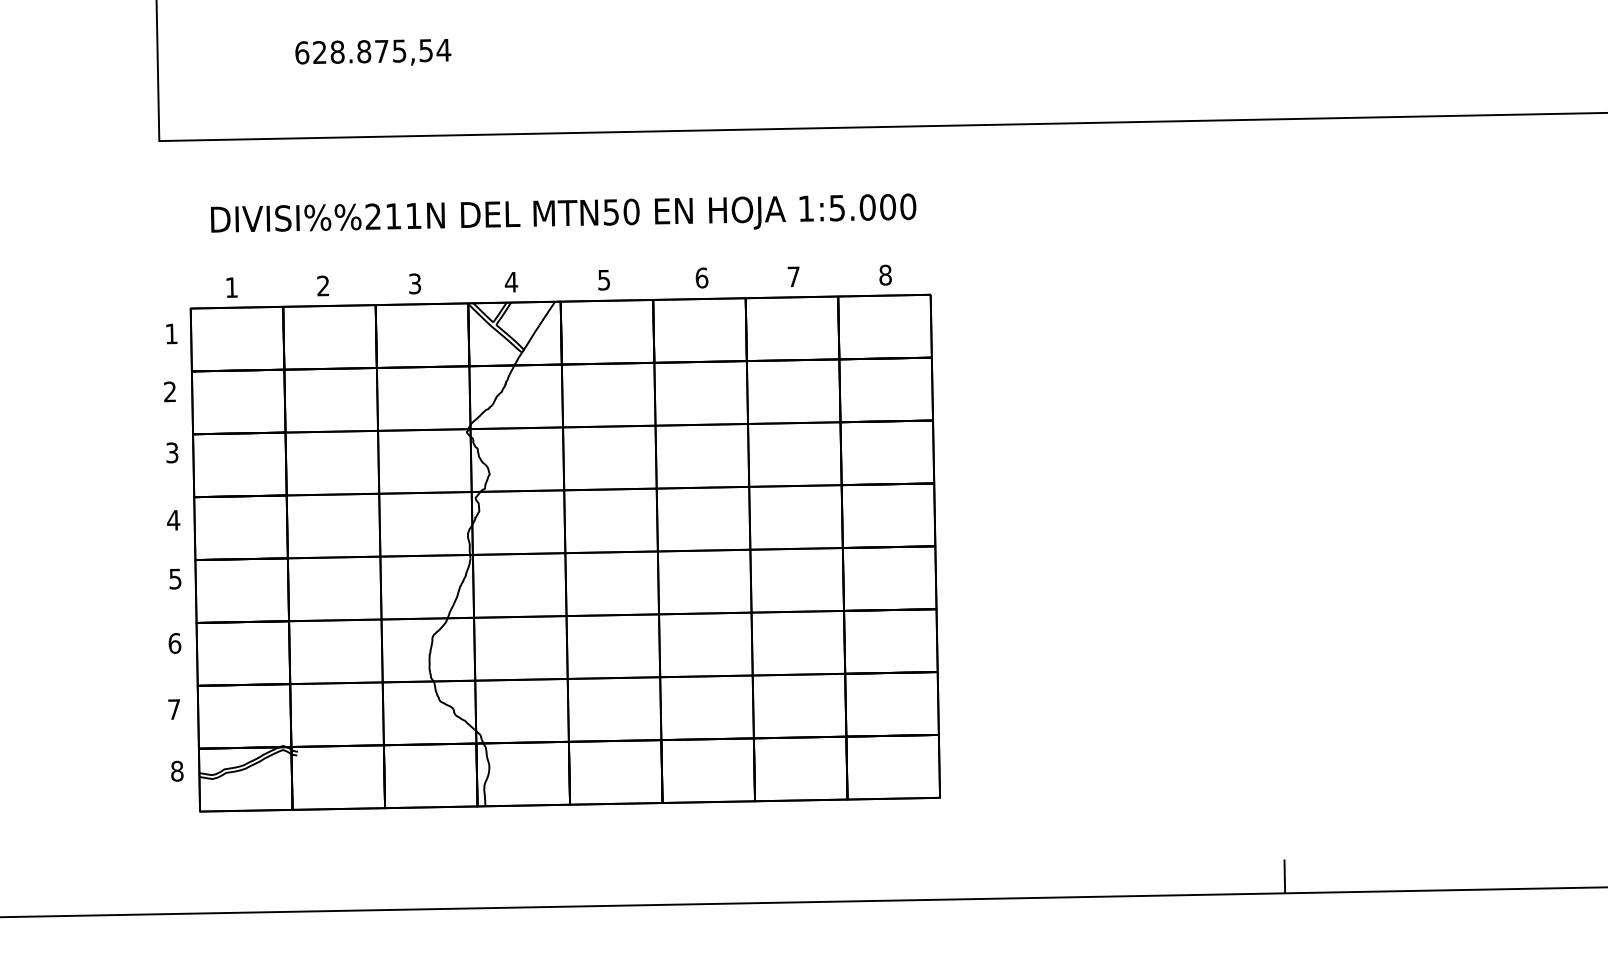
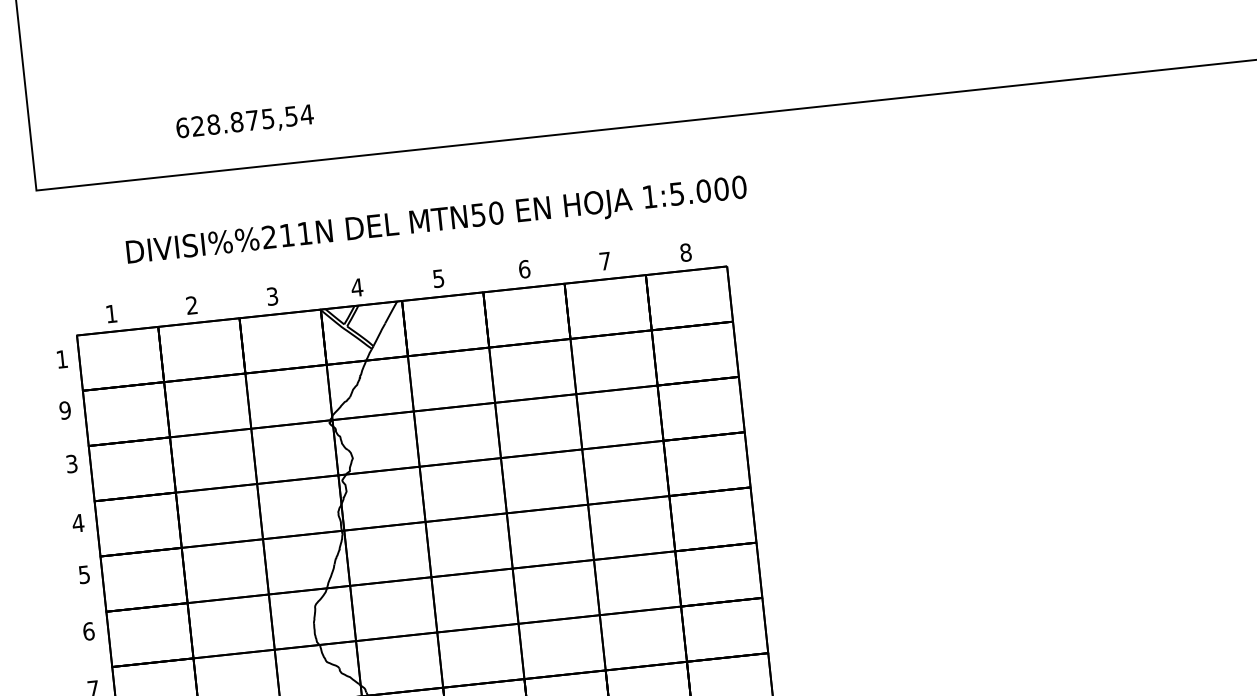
text: (373, 52) -> (245, 122), moved
text: (563, 212) -> (436, 218), moved
text: (169, 391) -> (64, 410), 2 -> 9

